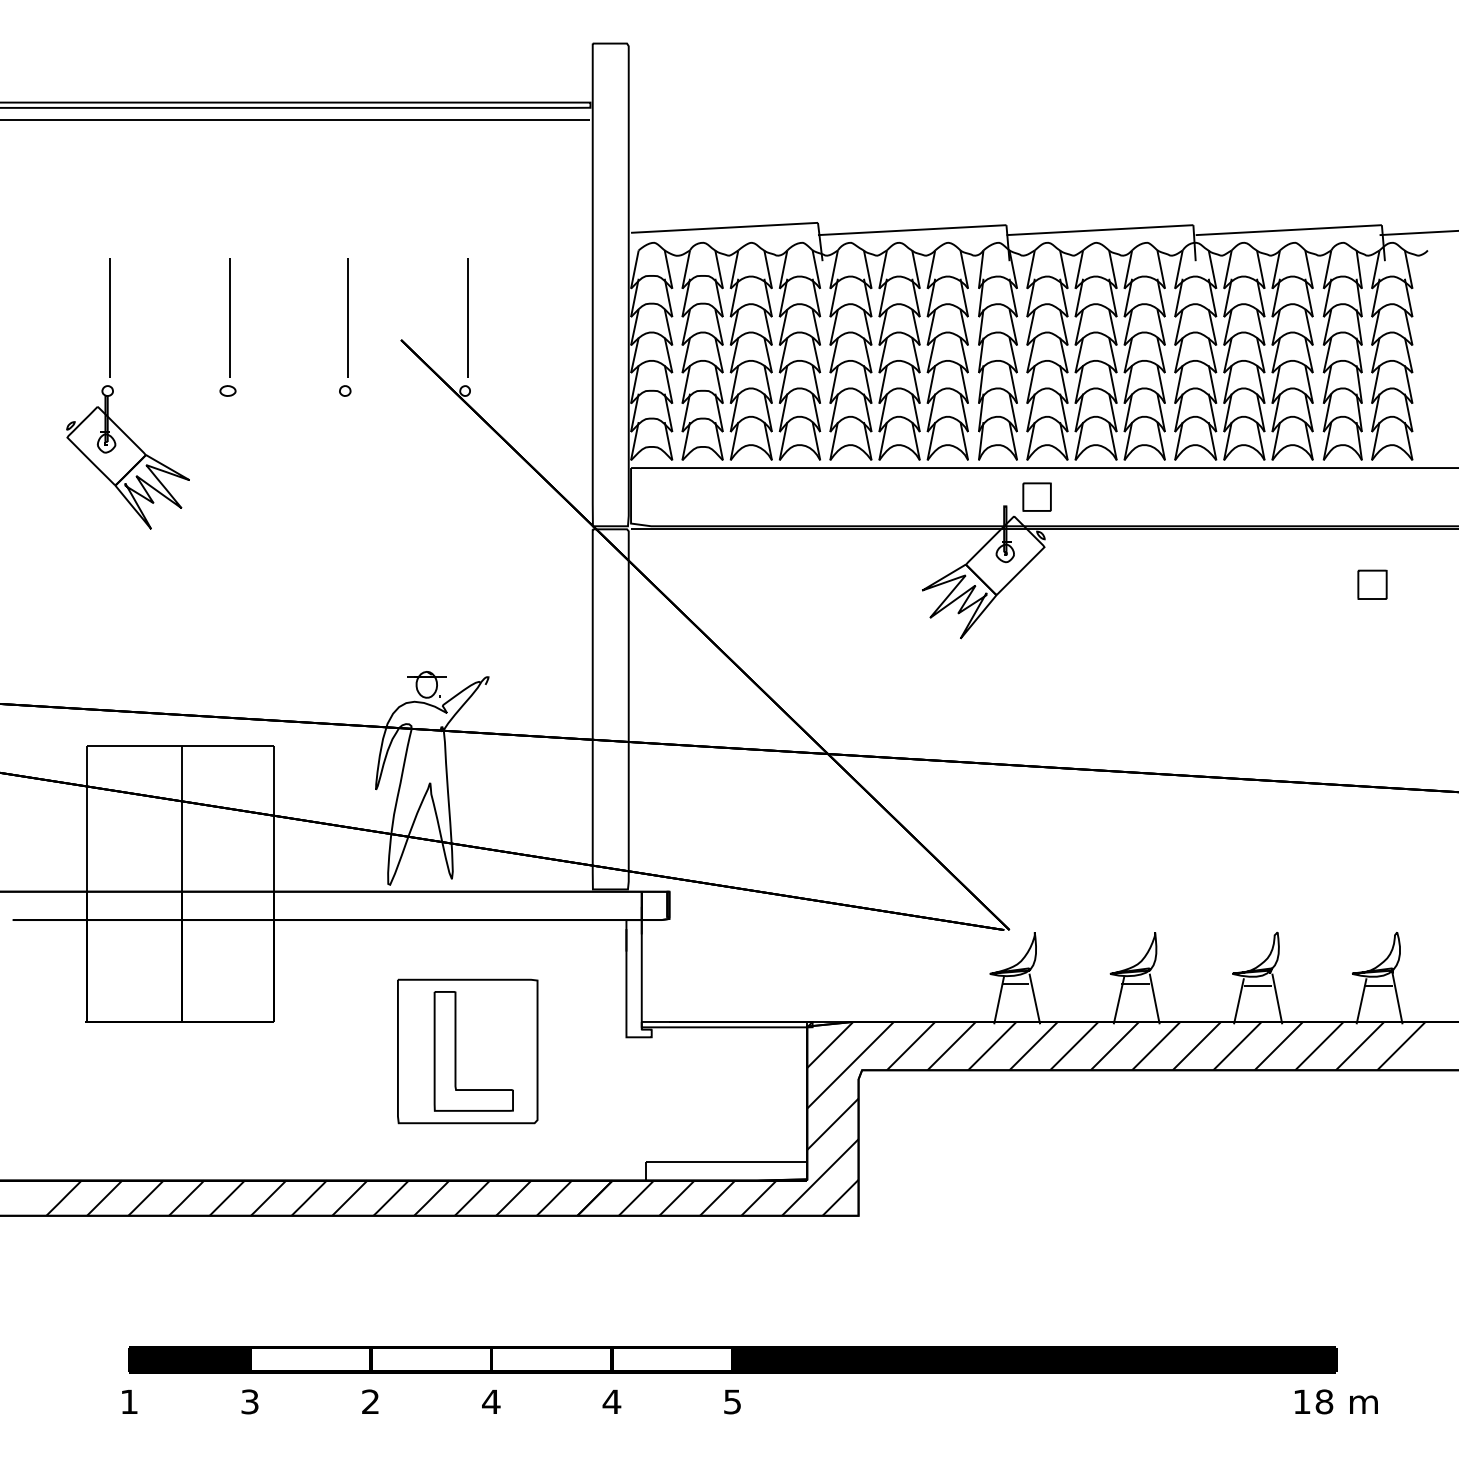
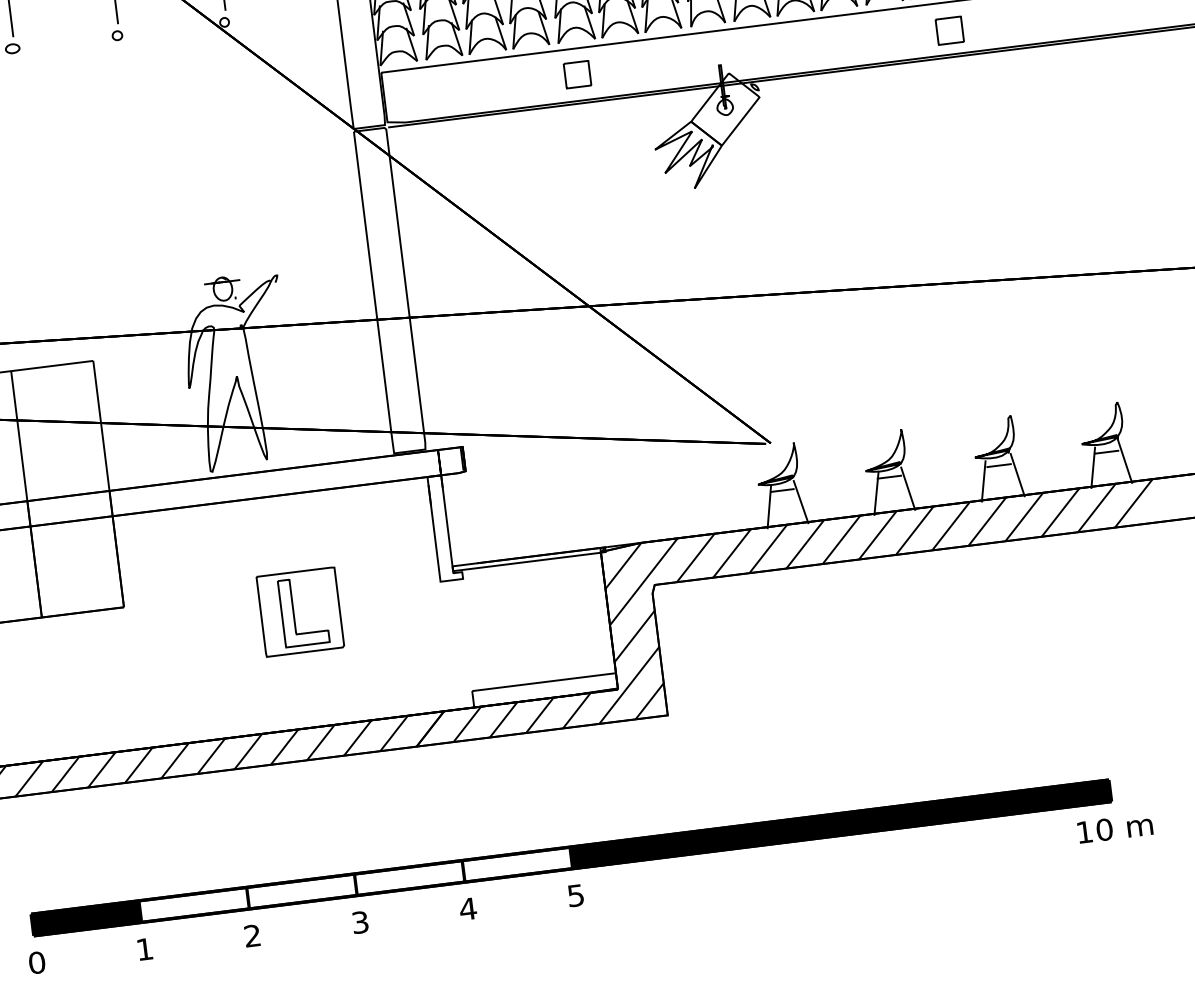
part: (1036, 496) -> (576, 74), moved
part: (1372, 584) -> (949, 30), moved
part: (467, 1051) -> (300, 612), size x0.62
text: (129, 1401) -> (37, 962), 1 -> 0
text: (249, 1401) -> (144, 949), 3 -> 1
text: (491, 1401) -> (360, 922), 4 -> 3
text: (1324, 1401) -> (1104, 829), 18 -> 10

